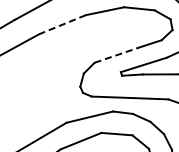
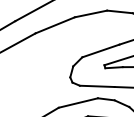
line: (62, 24) -> (55, 25), dashed -> solid
line: (117, 55) -> (101, 51), dashed -> solid

